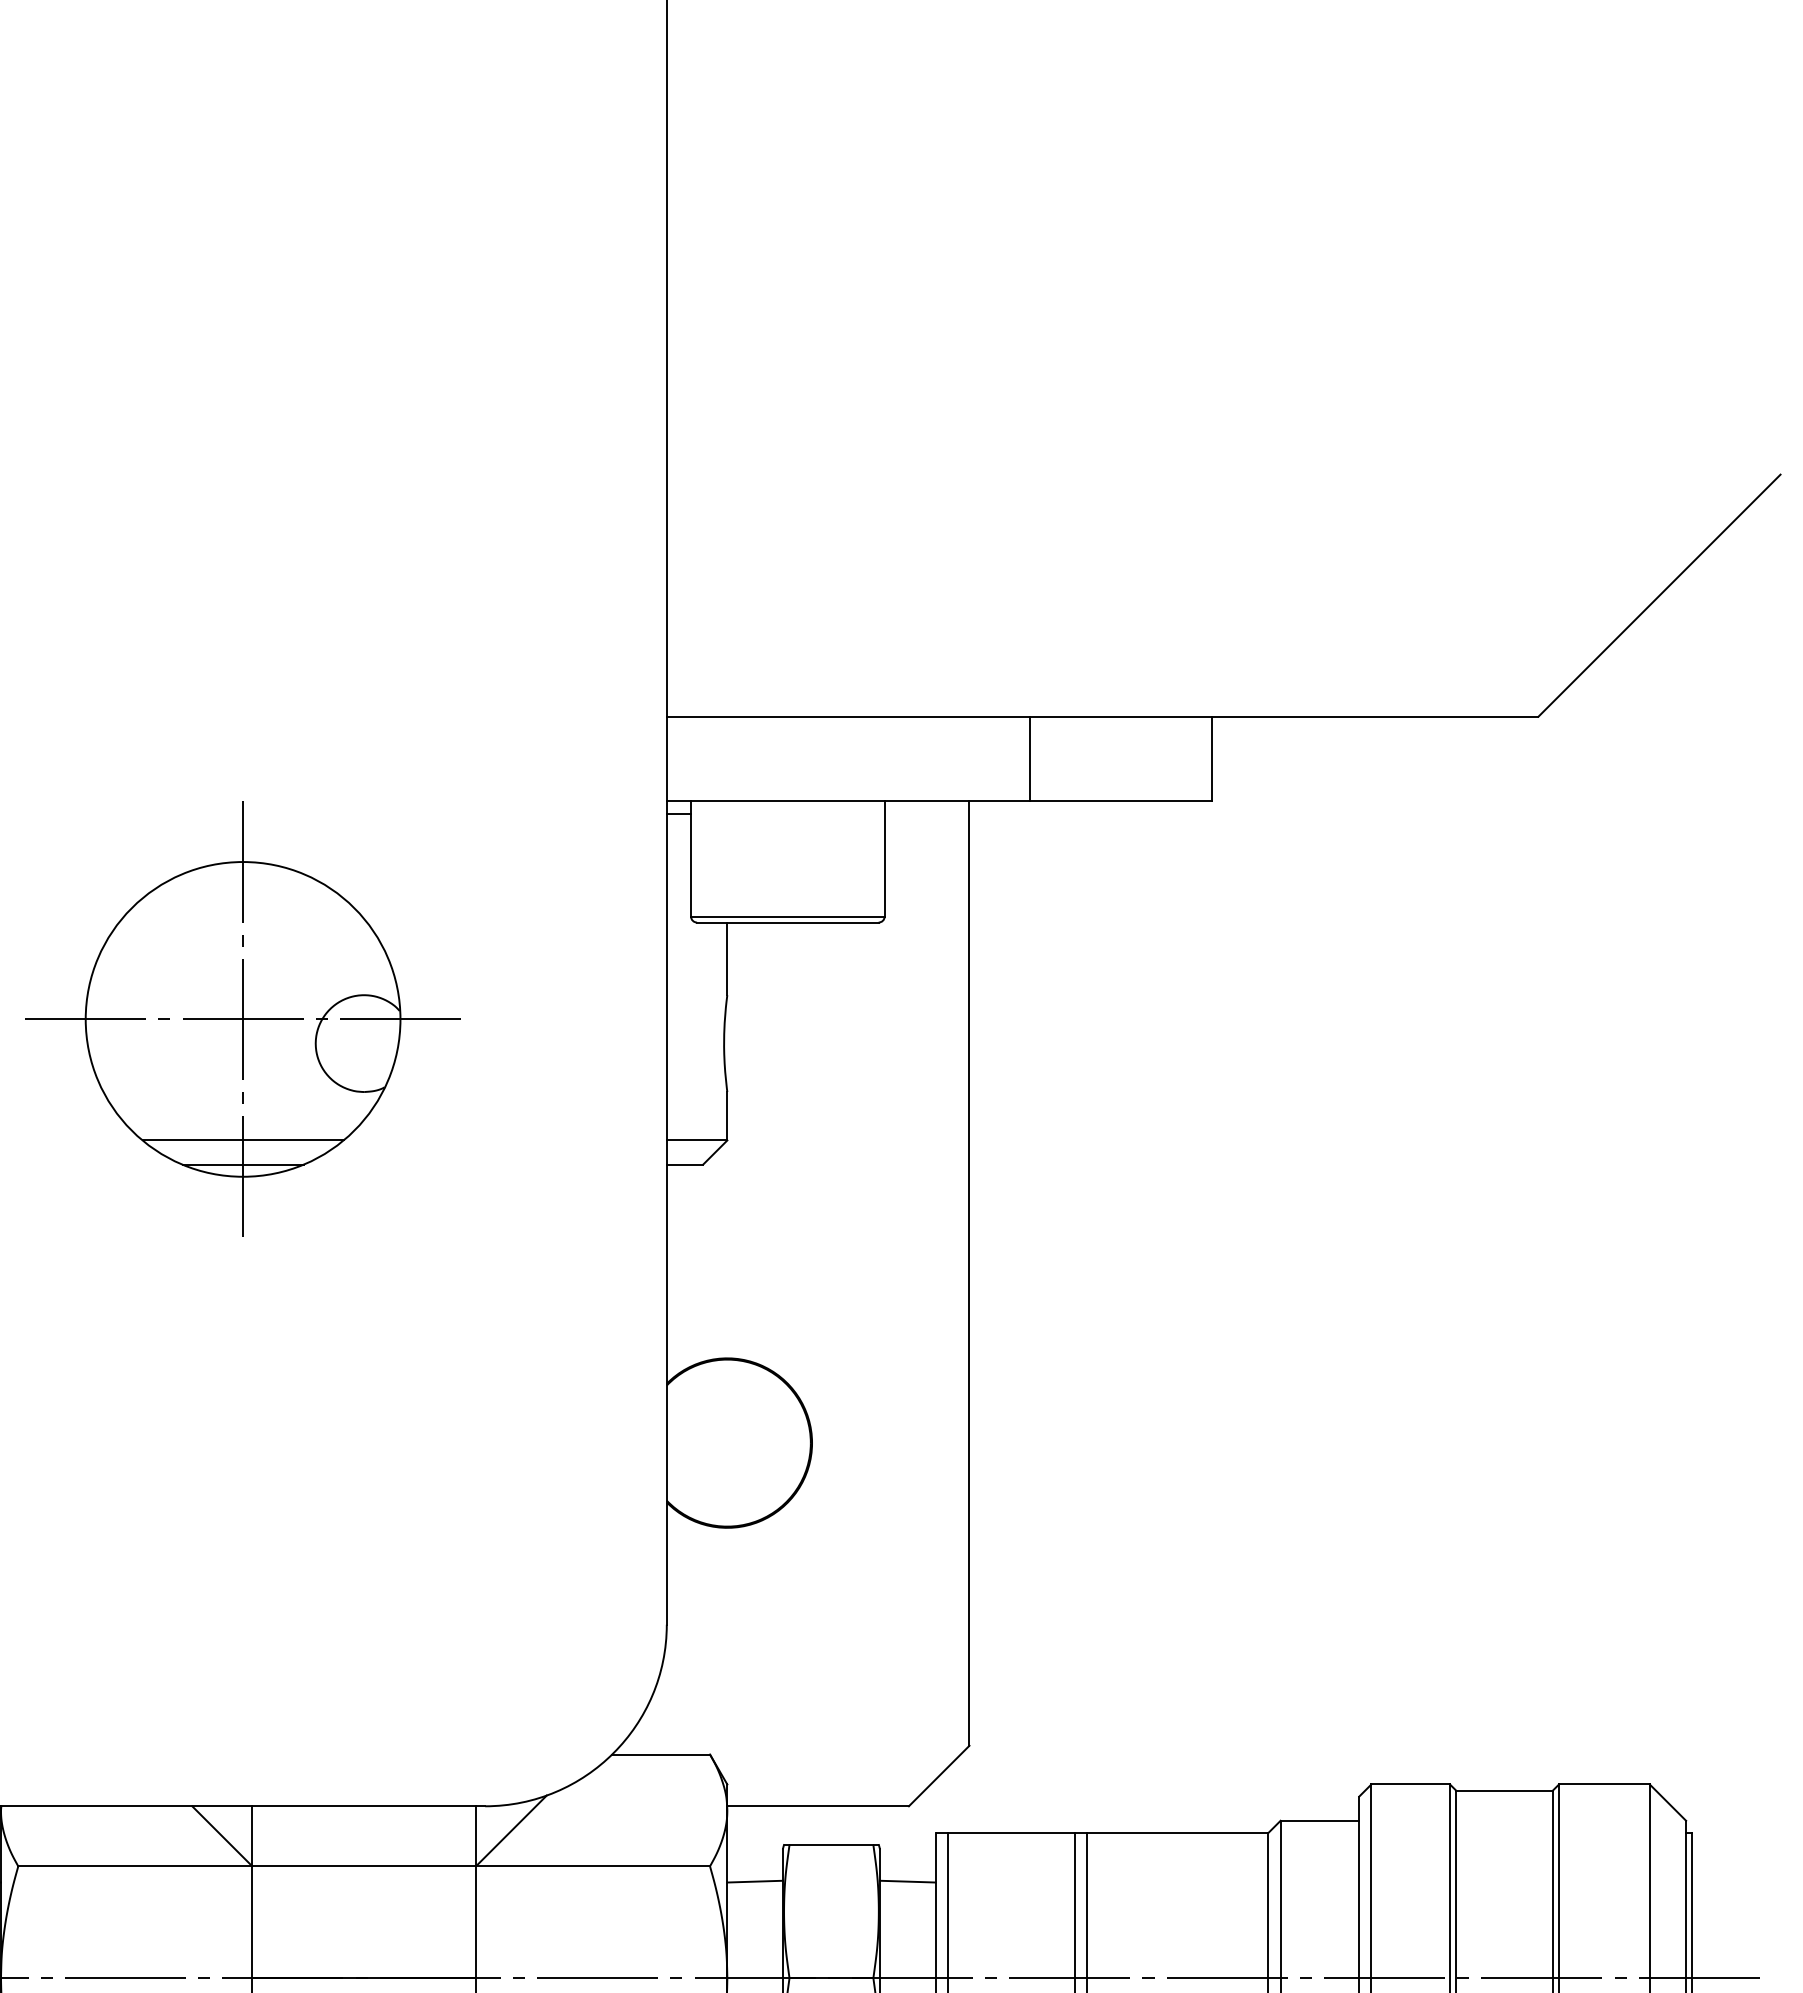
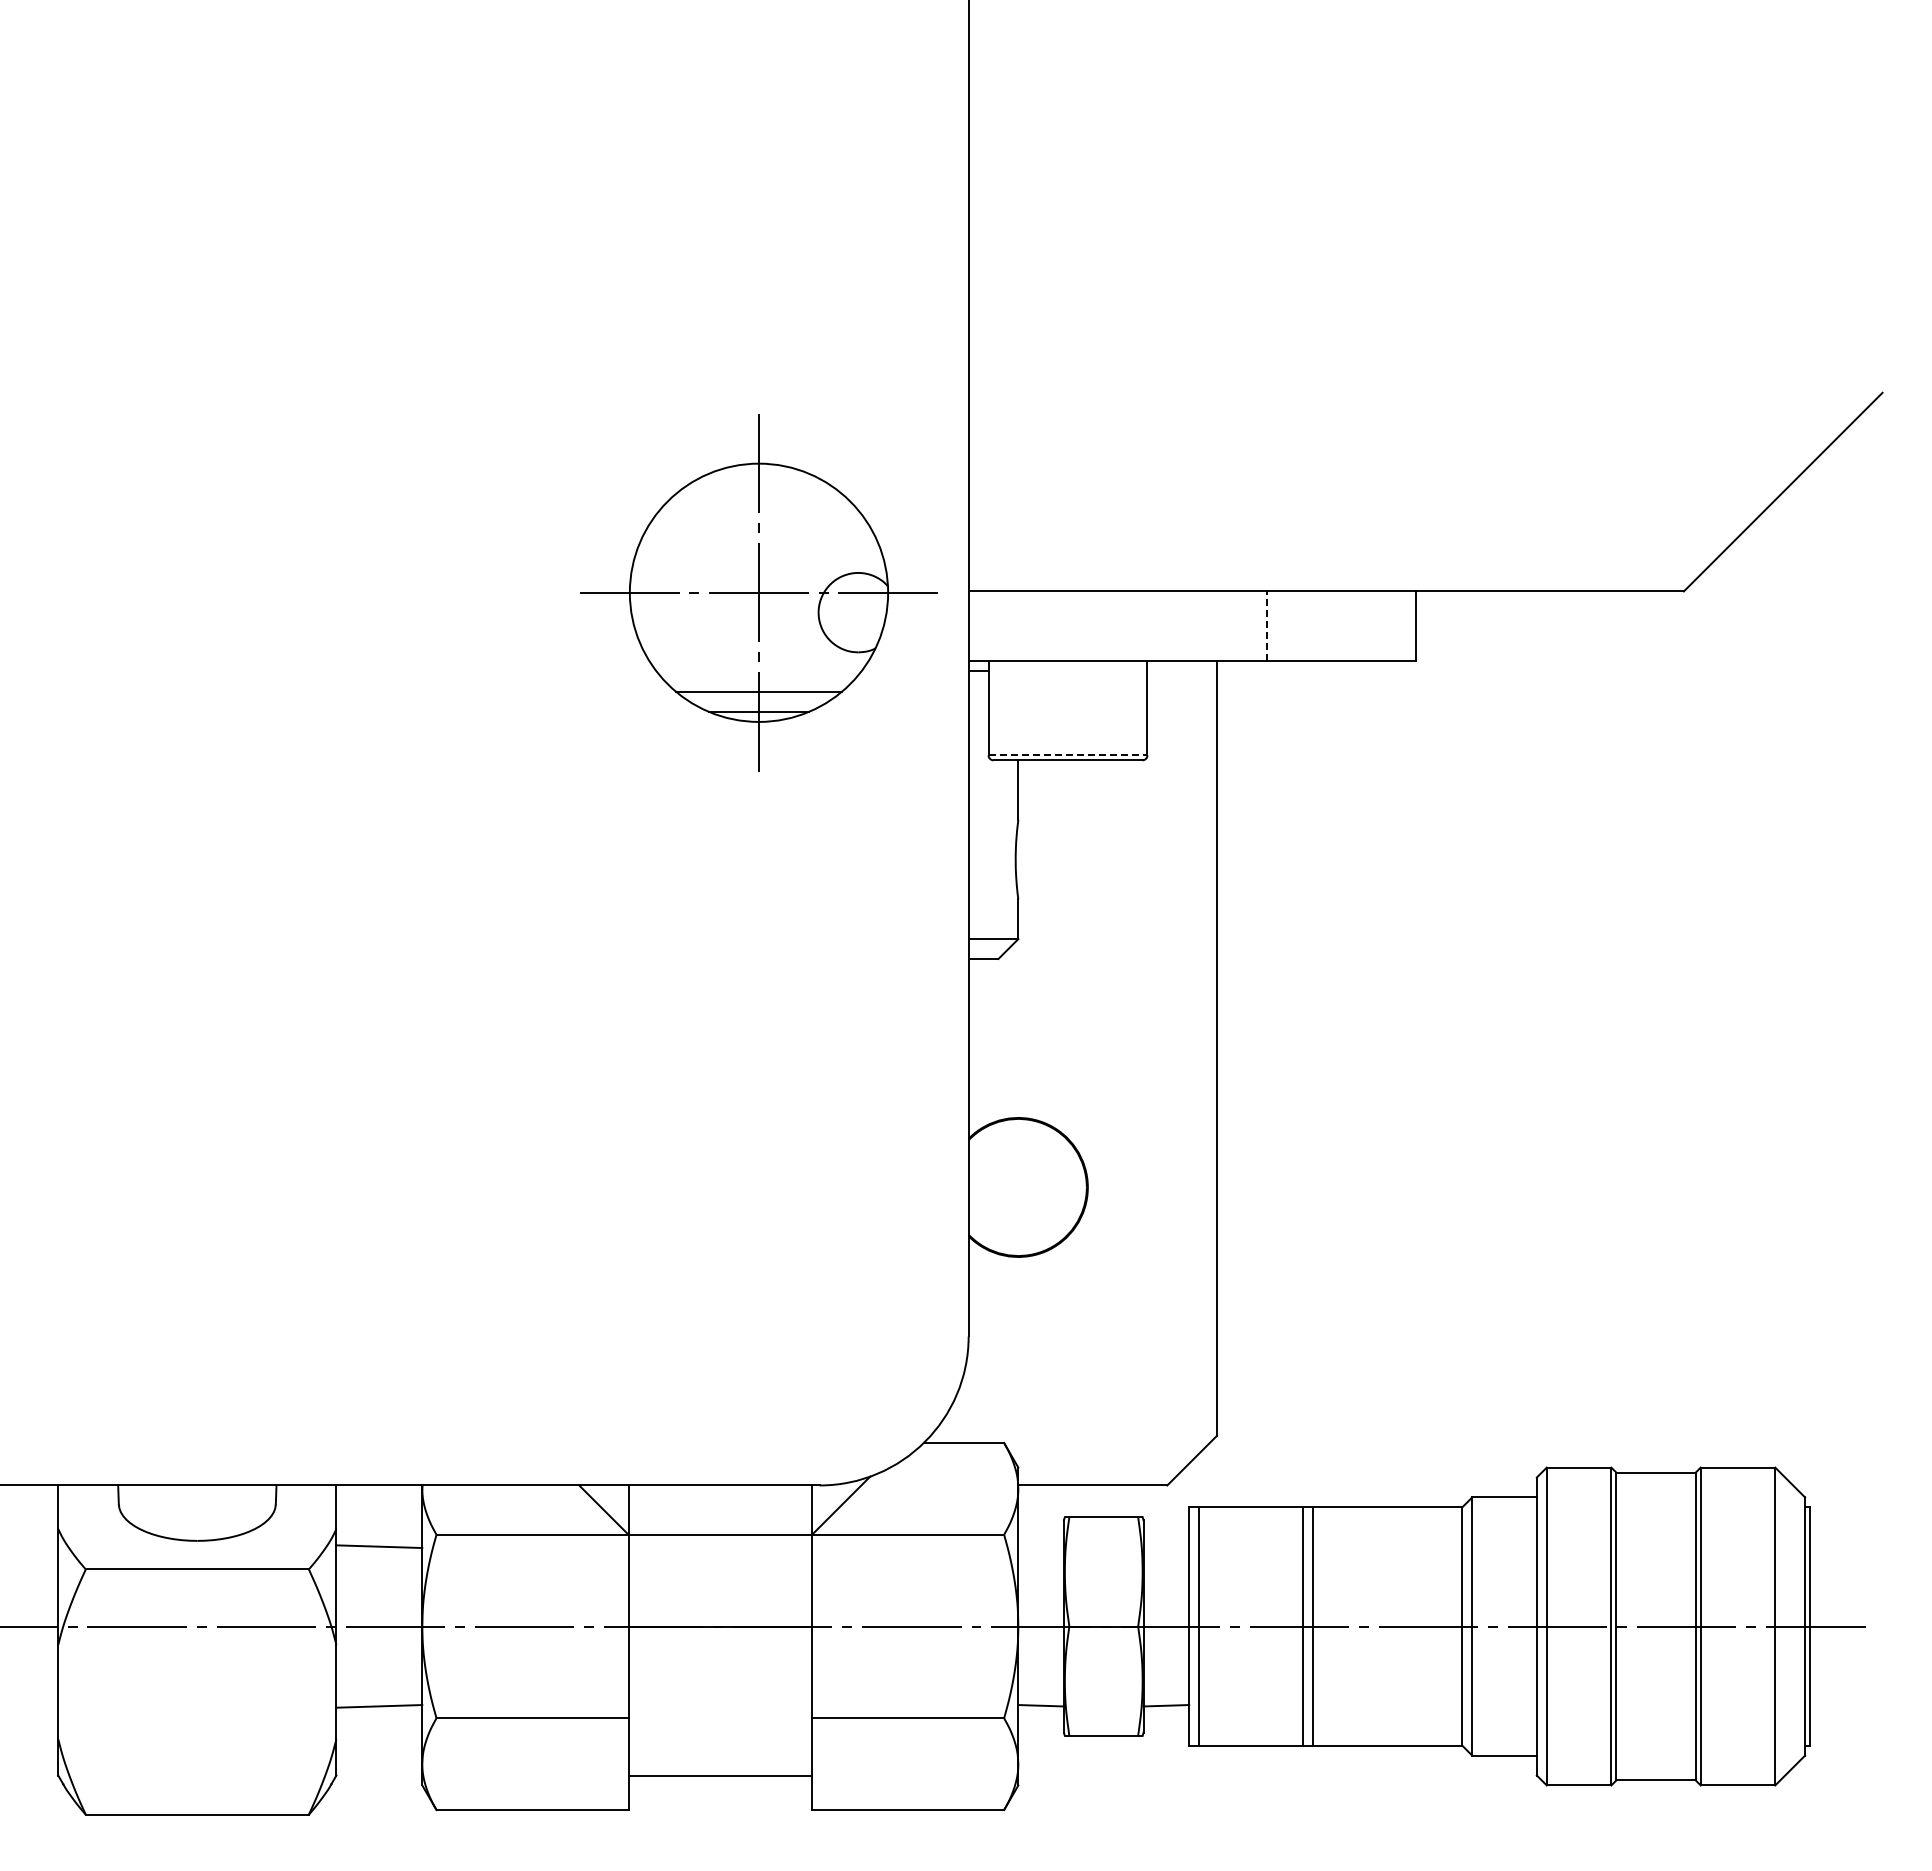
line: (1029, 759) -> (1266, 626), solid -> dashed
line: (788, 916) -> (1068, 755), solid -> dashed
part: (242, 1019) -> (758, 592), moved
line: (755, 1881) -> (1041, 1547), removed
line: (907, 1881) -> (1166, 1547), removed

